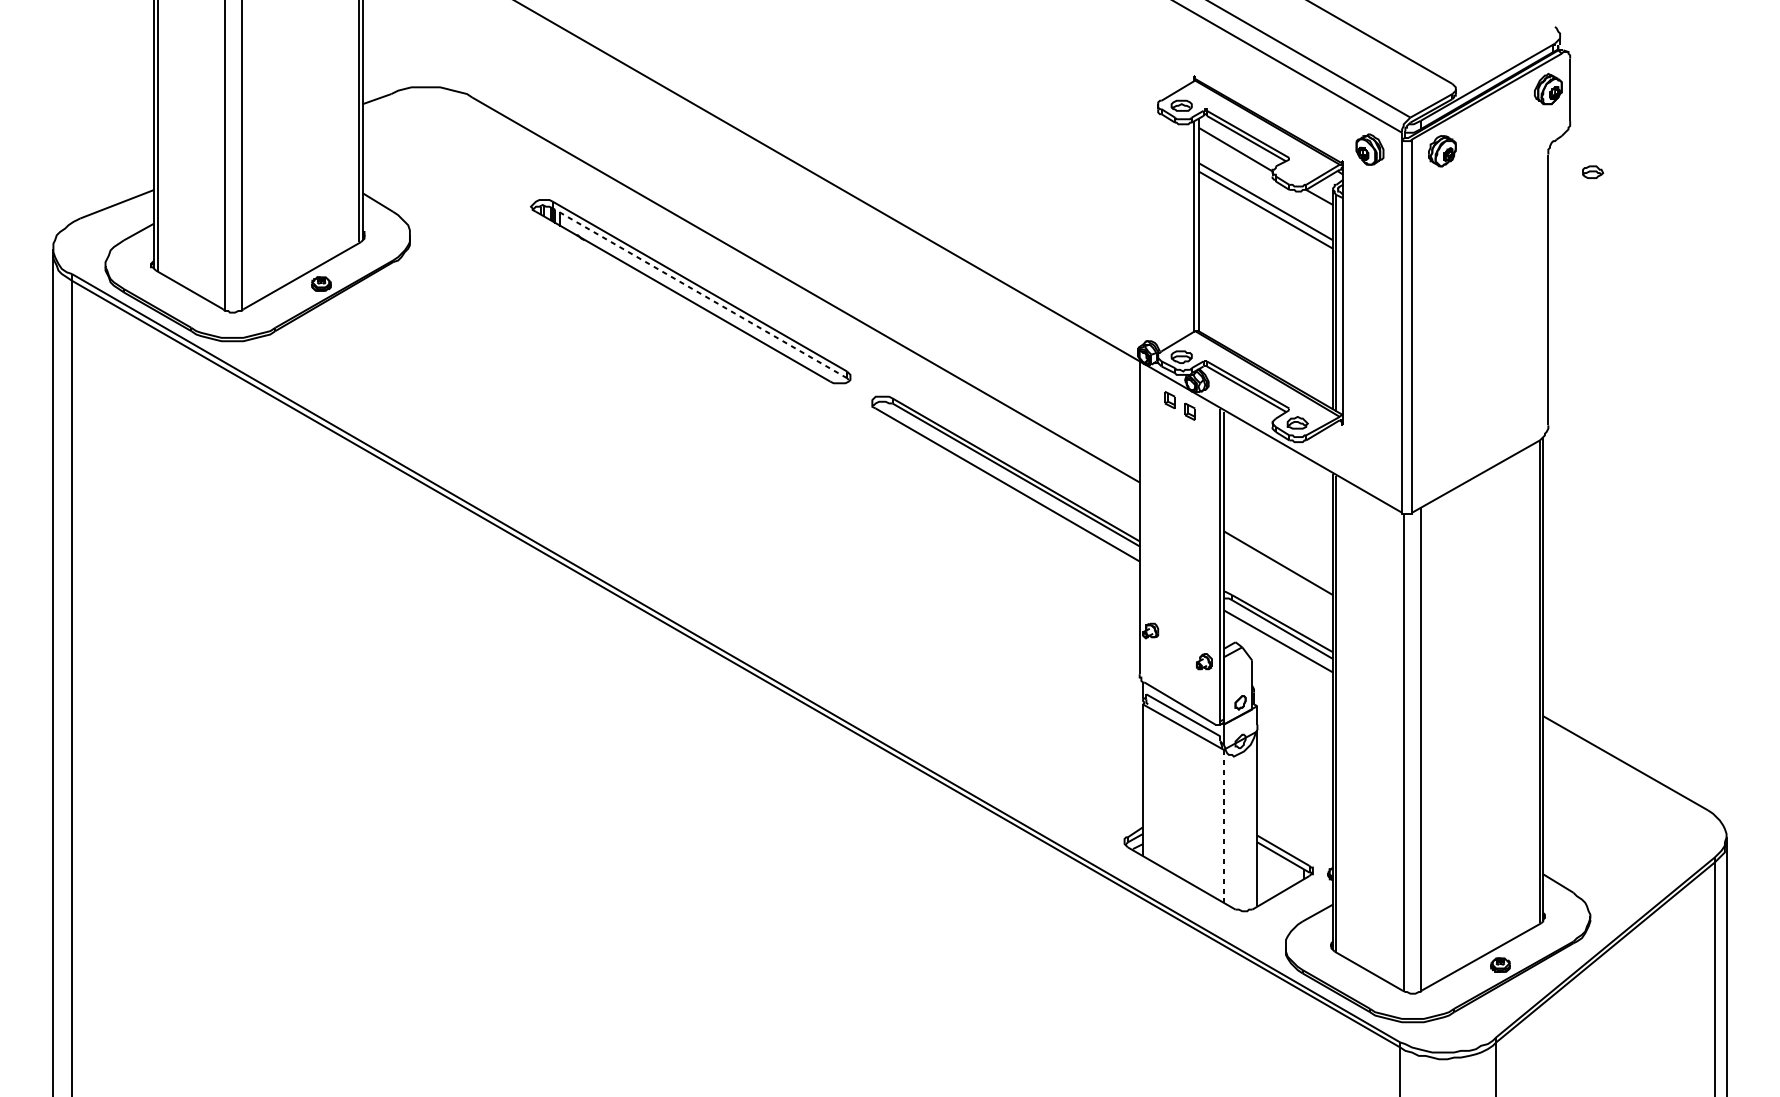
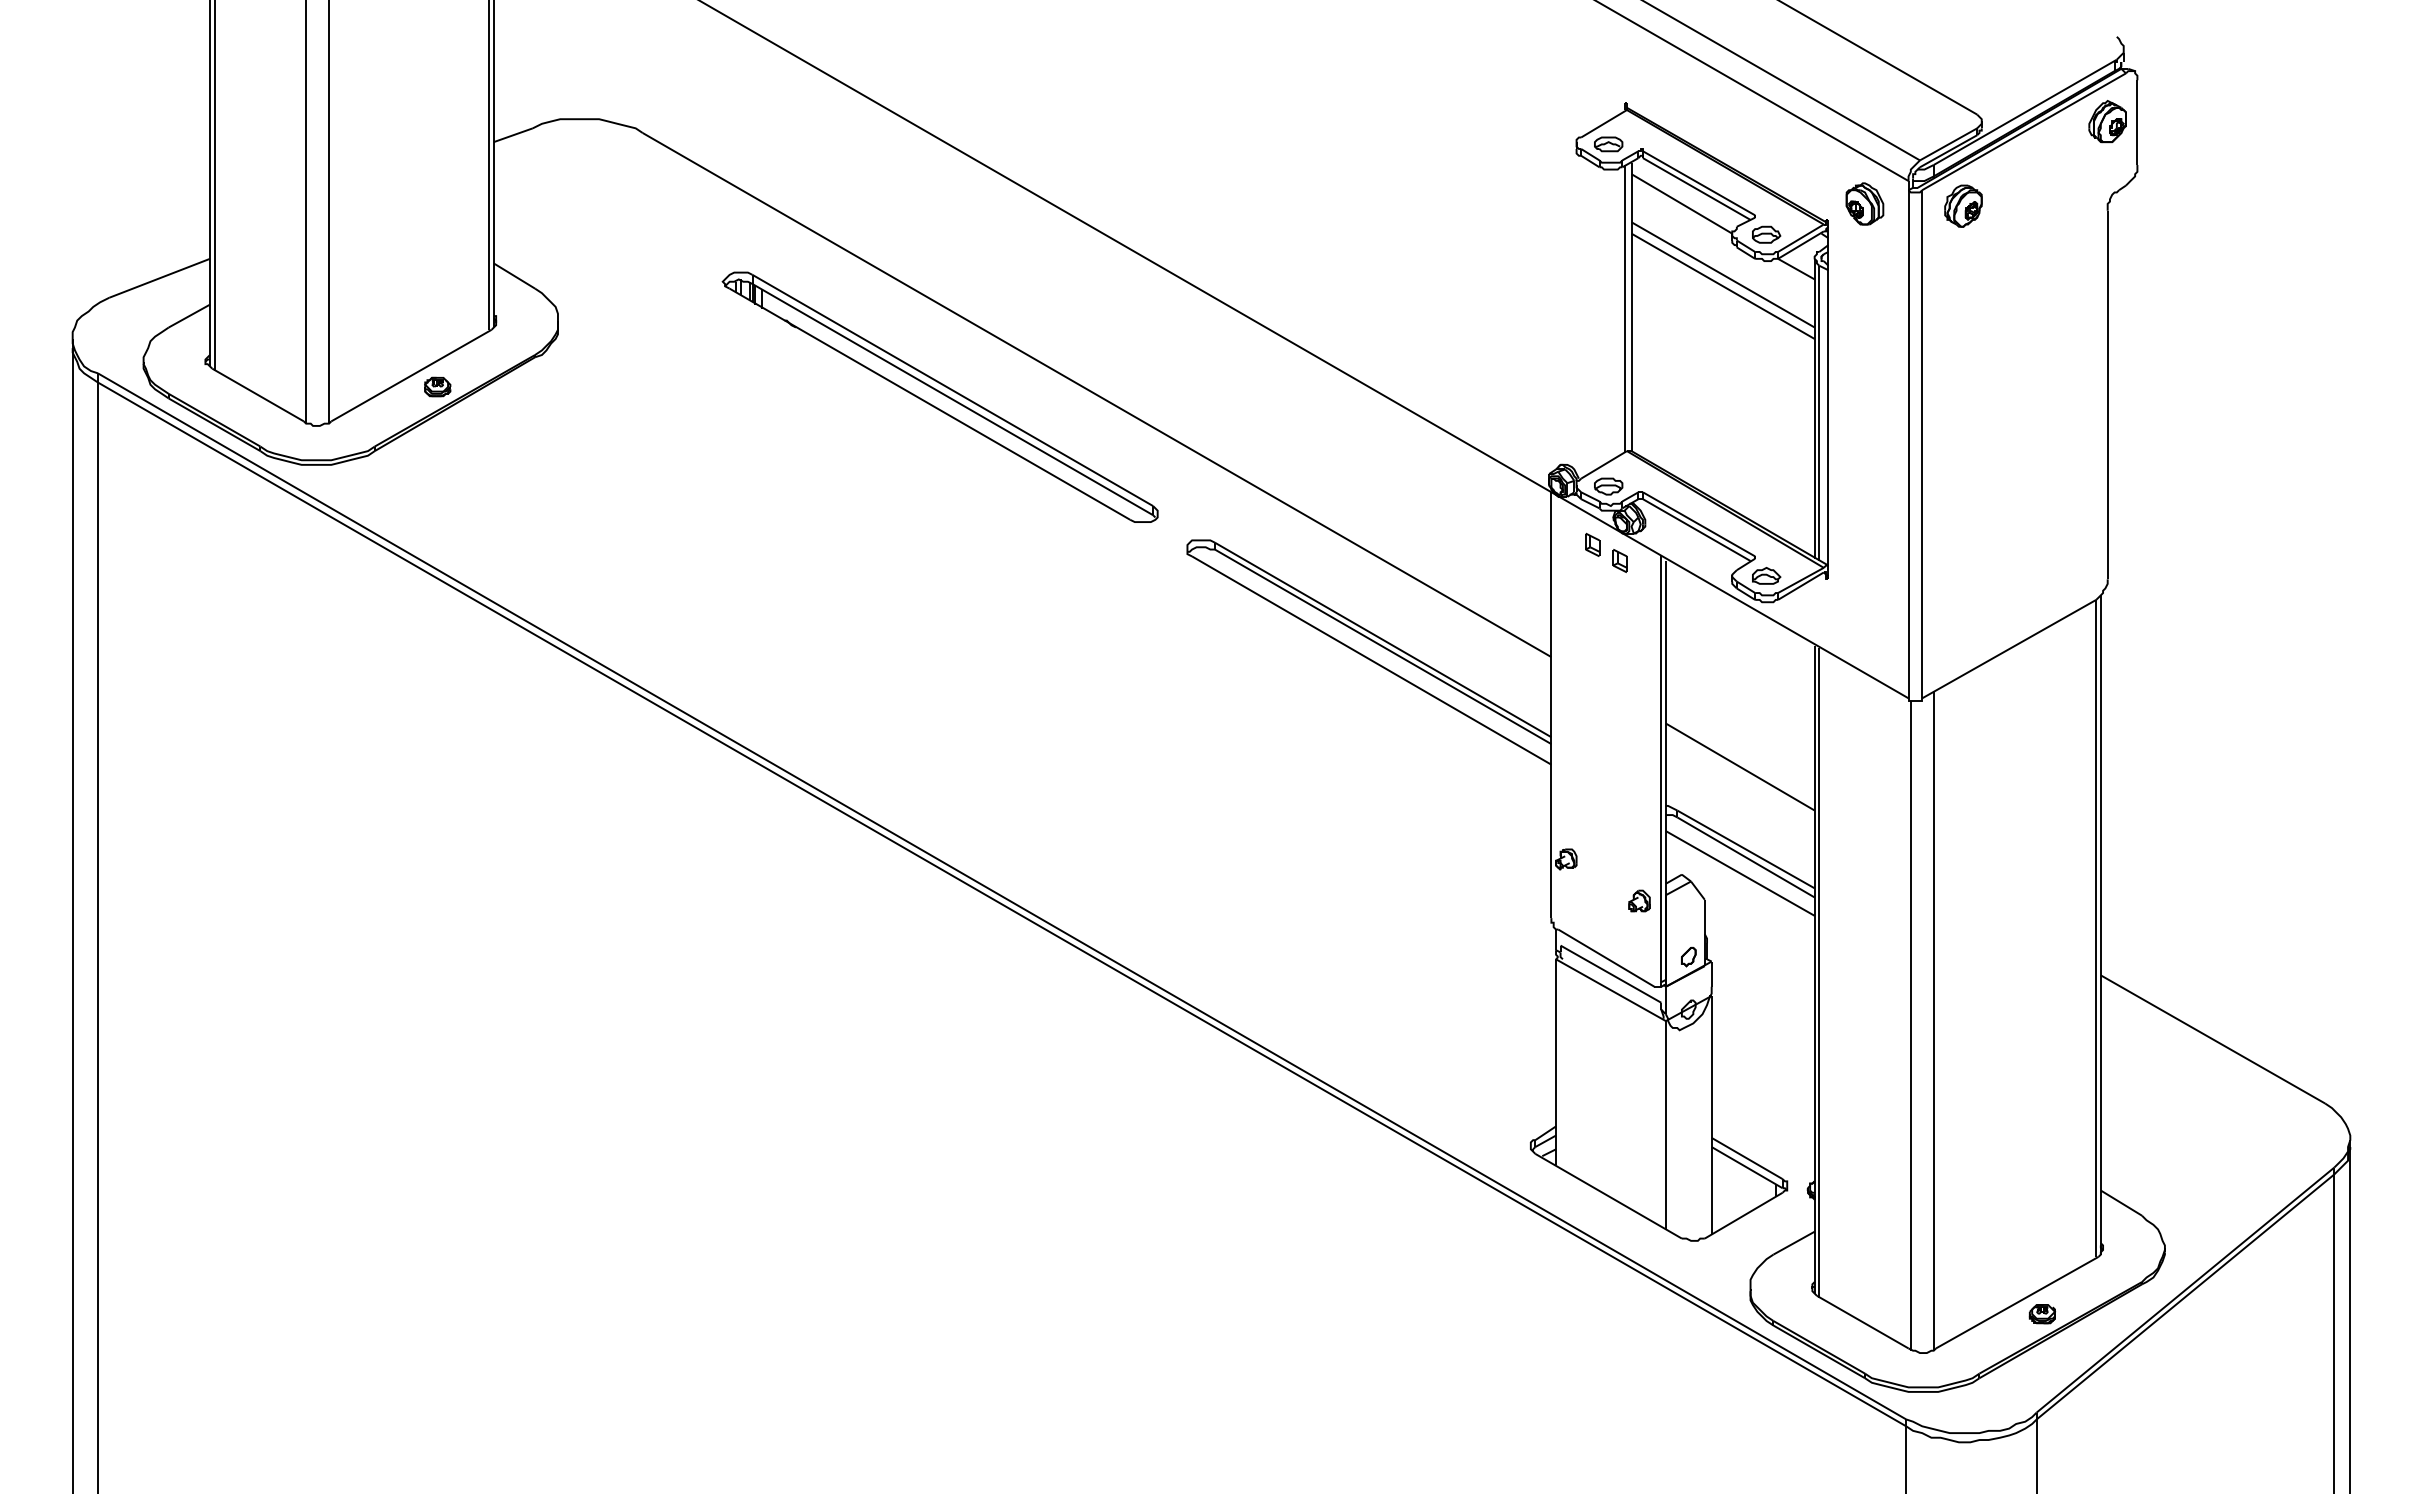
part: (1593, 172) -> (1766, 234), moved
line: (699, 293) -> (952, 399), dashed -> solid
line: (1223, 826) -> (1665, 1125), dashed -> solid

